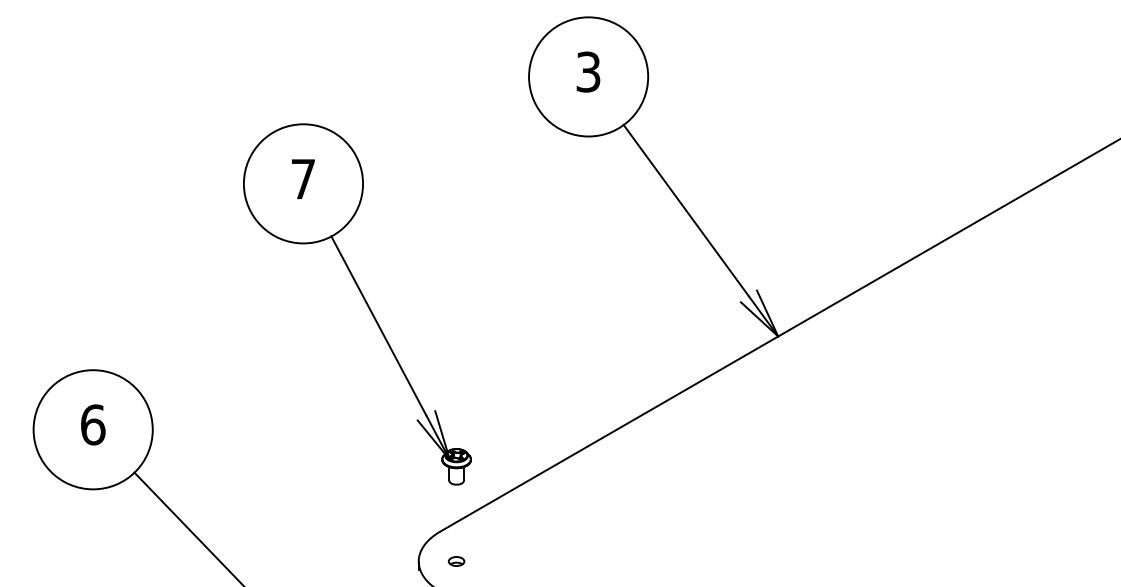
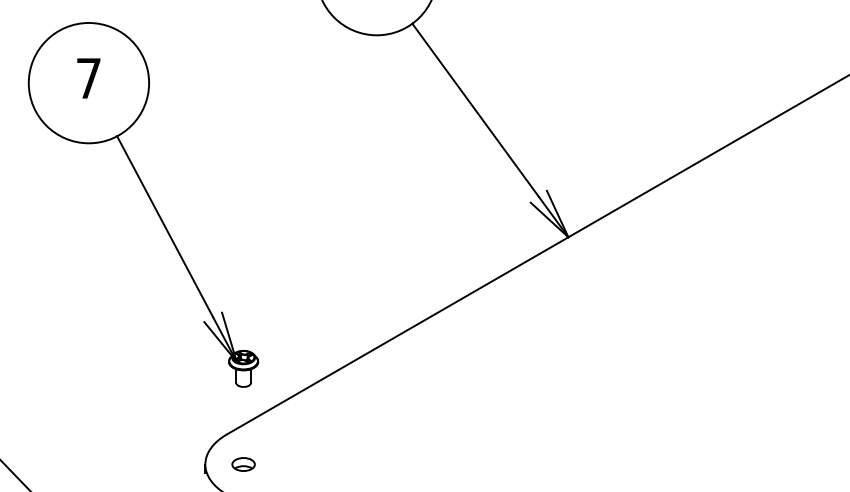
part: (456, 561) -> (243, 464), size x1.43

